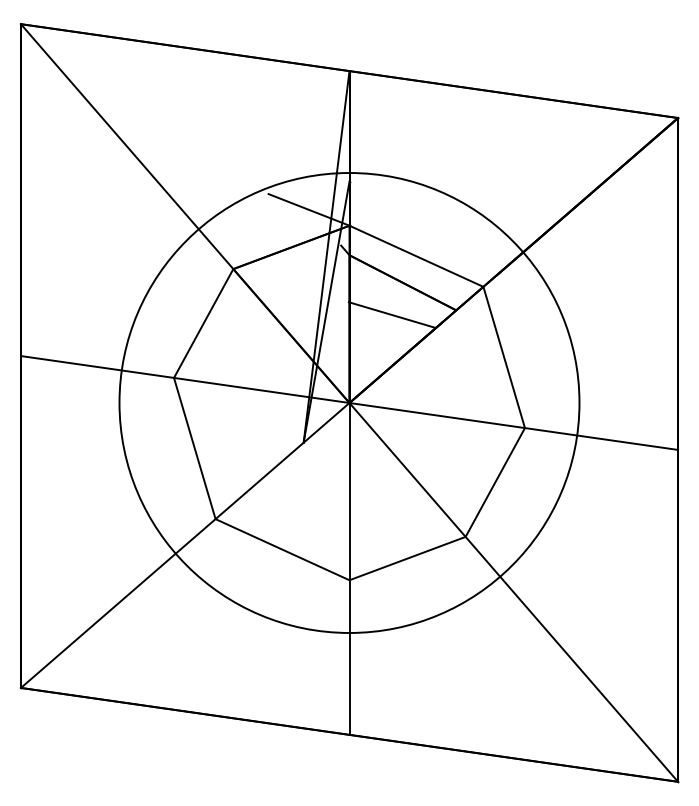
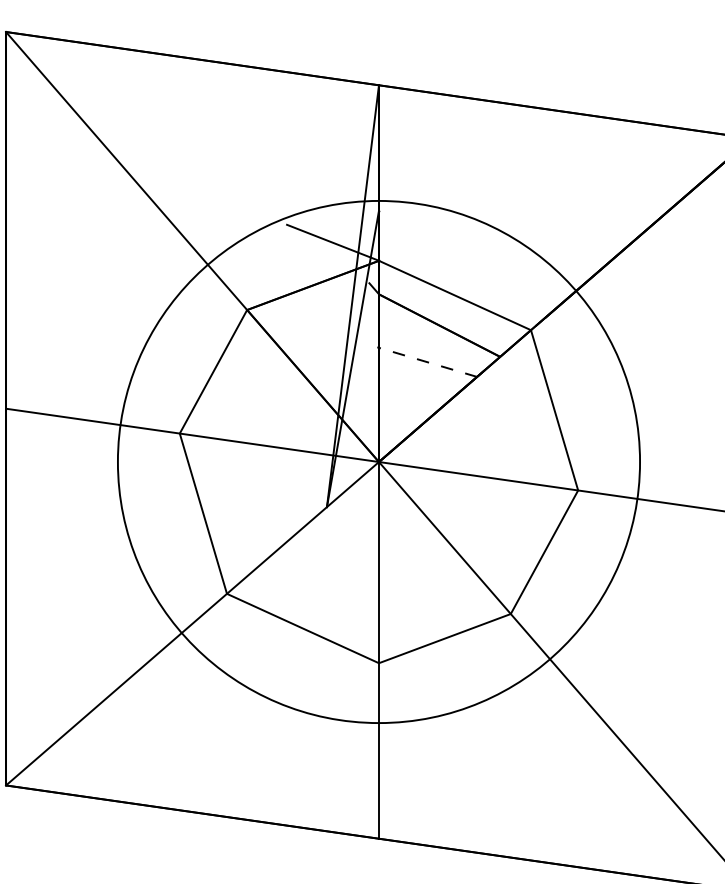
line: (392, 315) -> (427, 362), solid -> dashed

